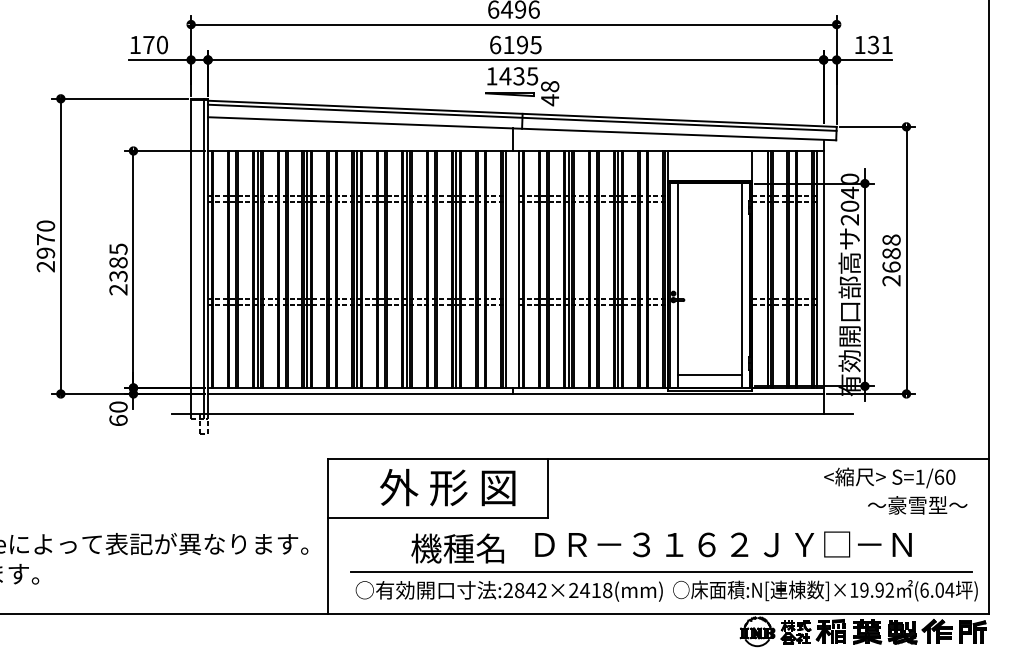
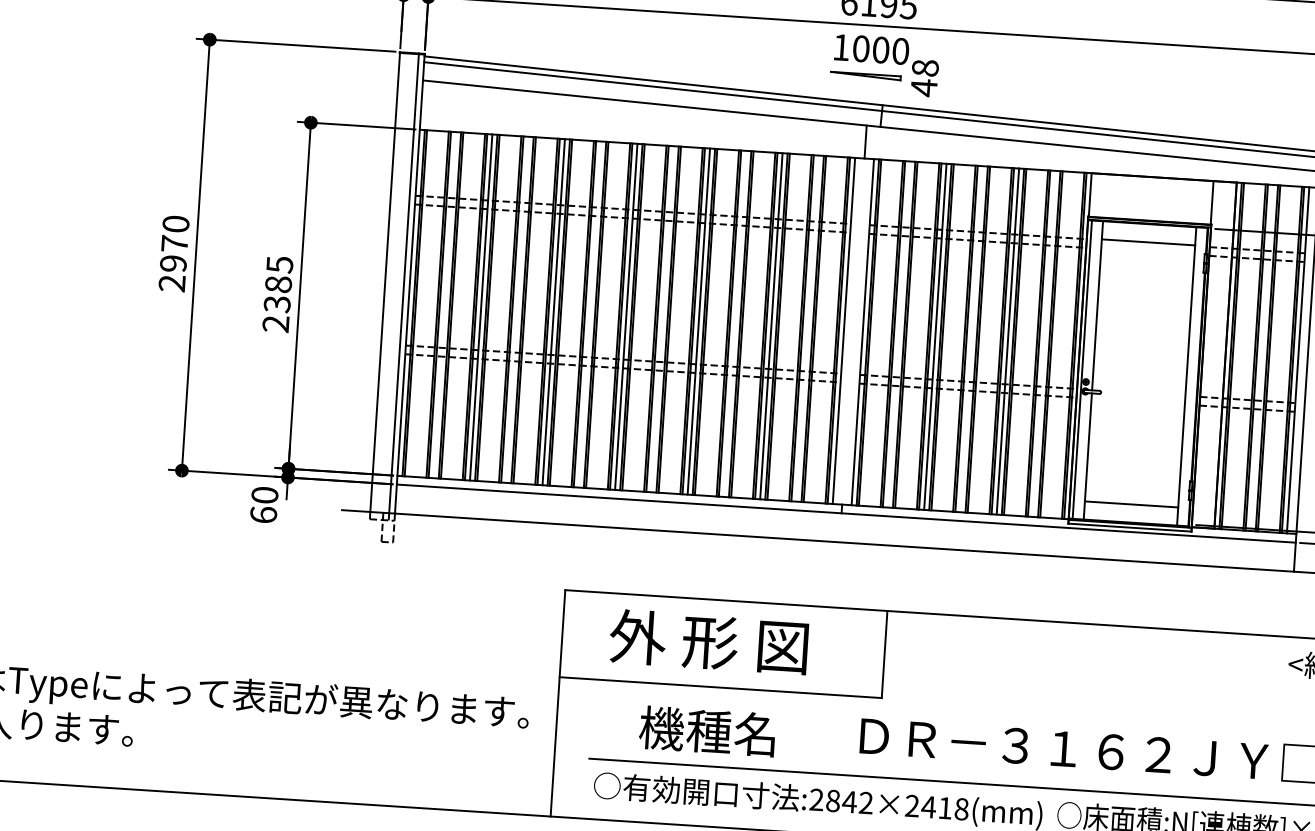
text: (518, 76) -> (880, 50), 1435 -> 1000
line: (709, 195) -> (1147, 242), added
text: (447, 487) -> (708, 641), moved
text: (457, 548) -> (707, 731), moved

